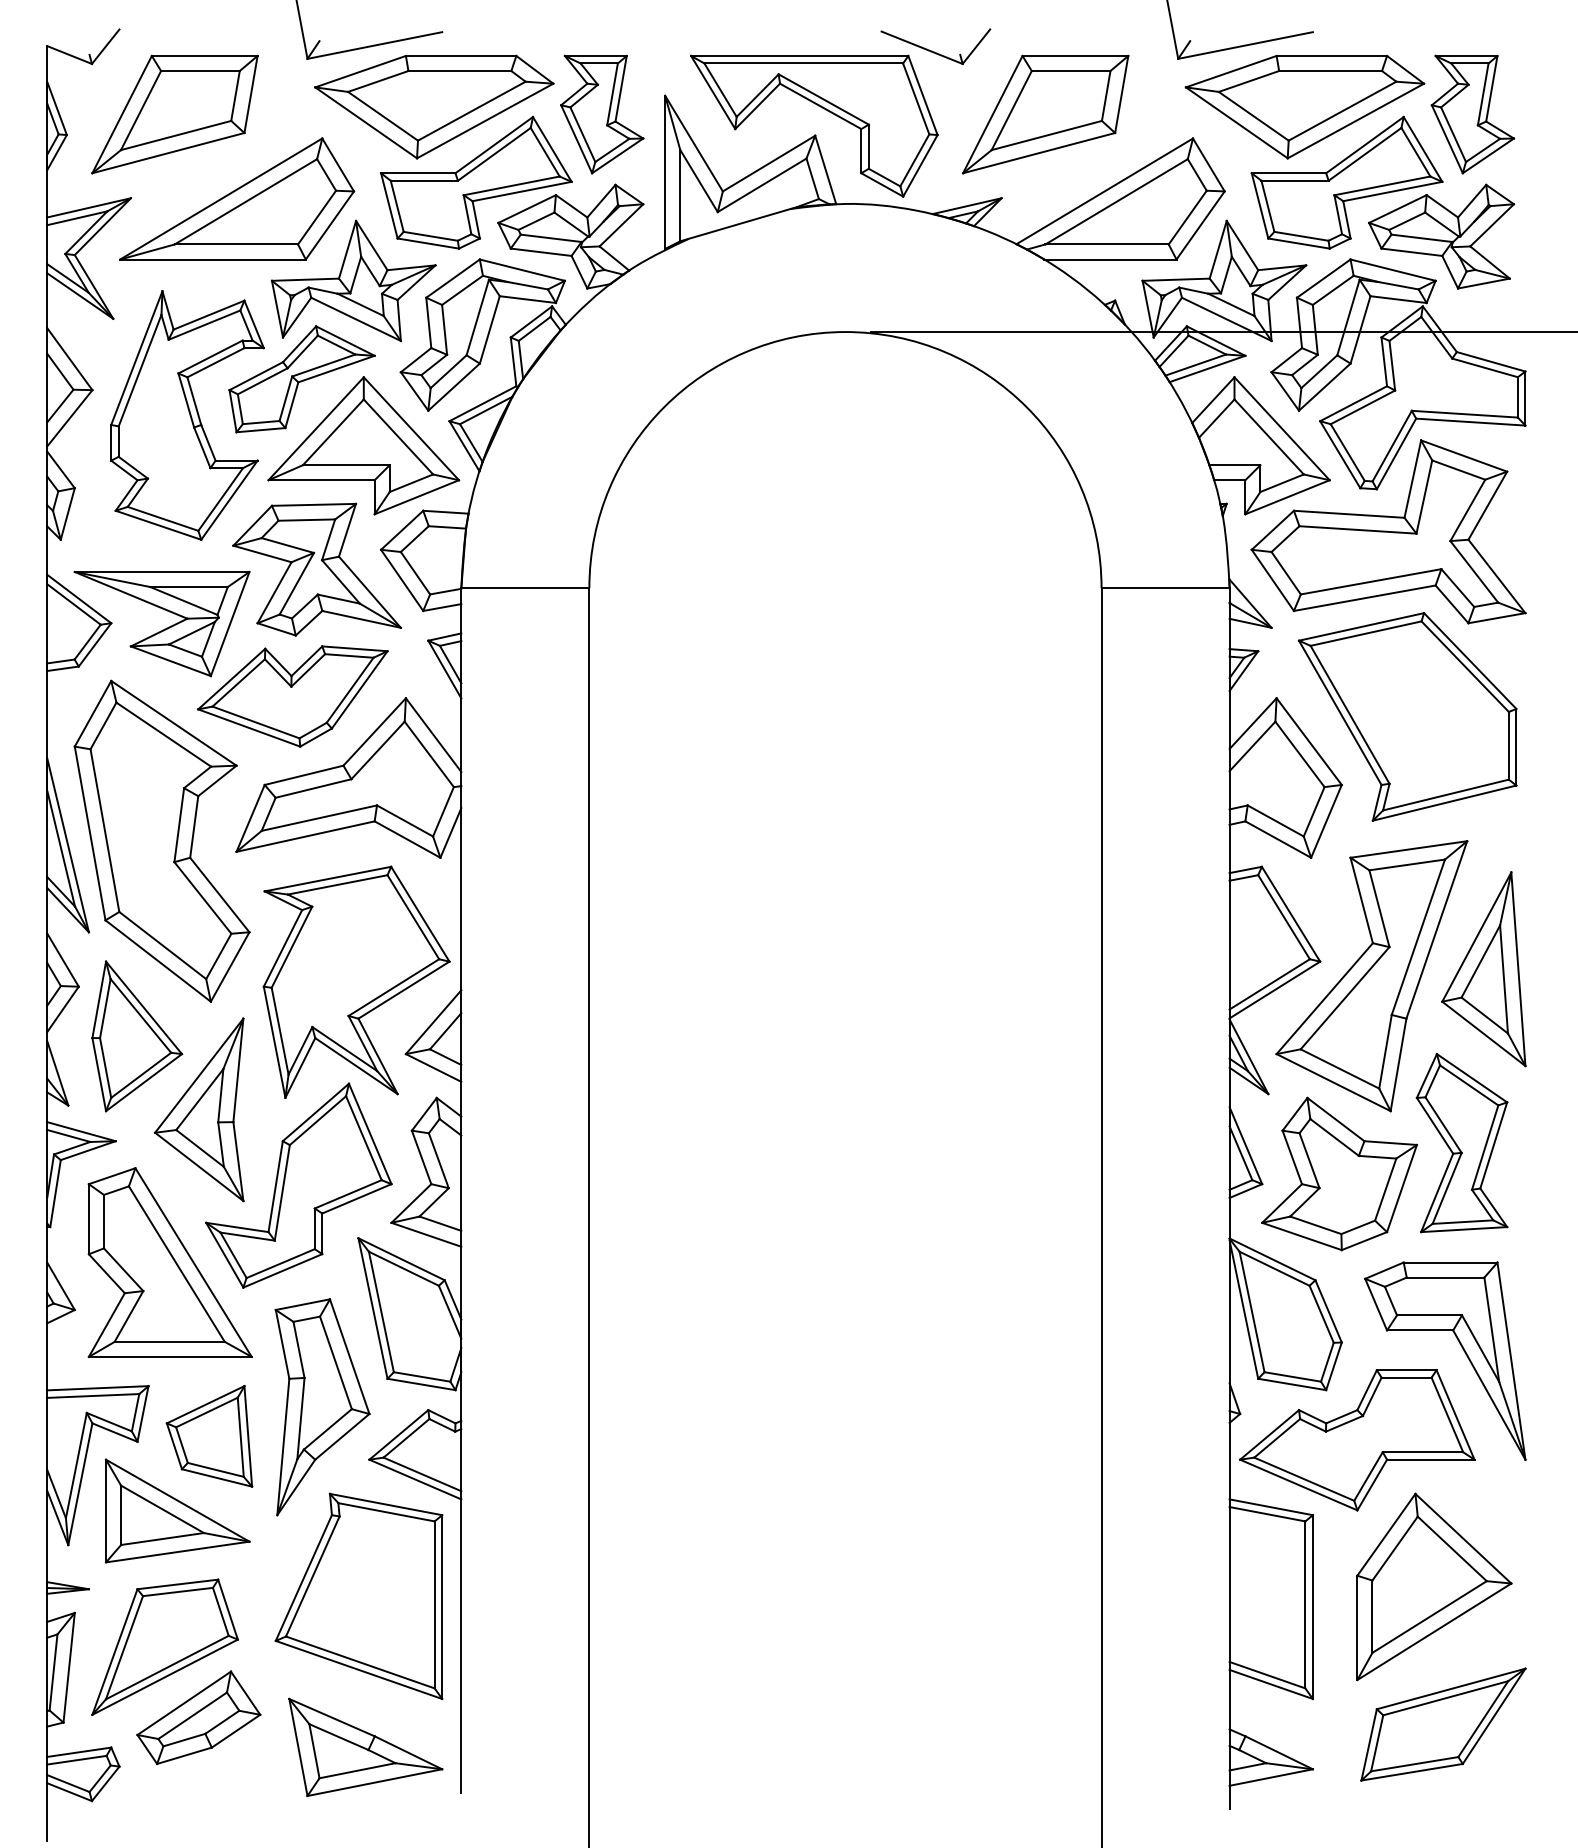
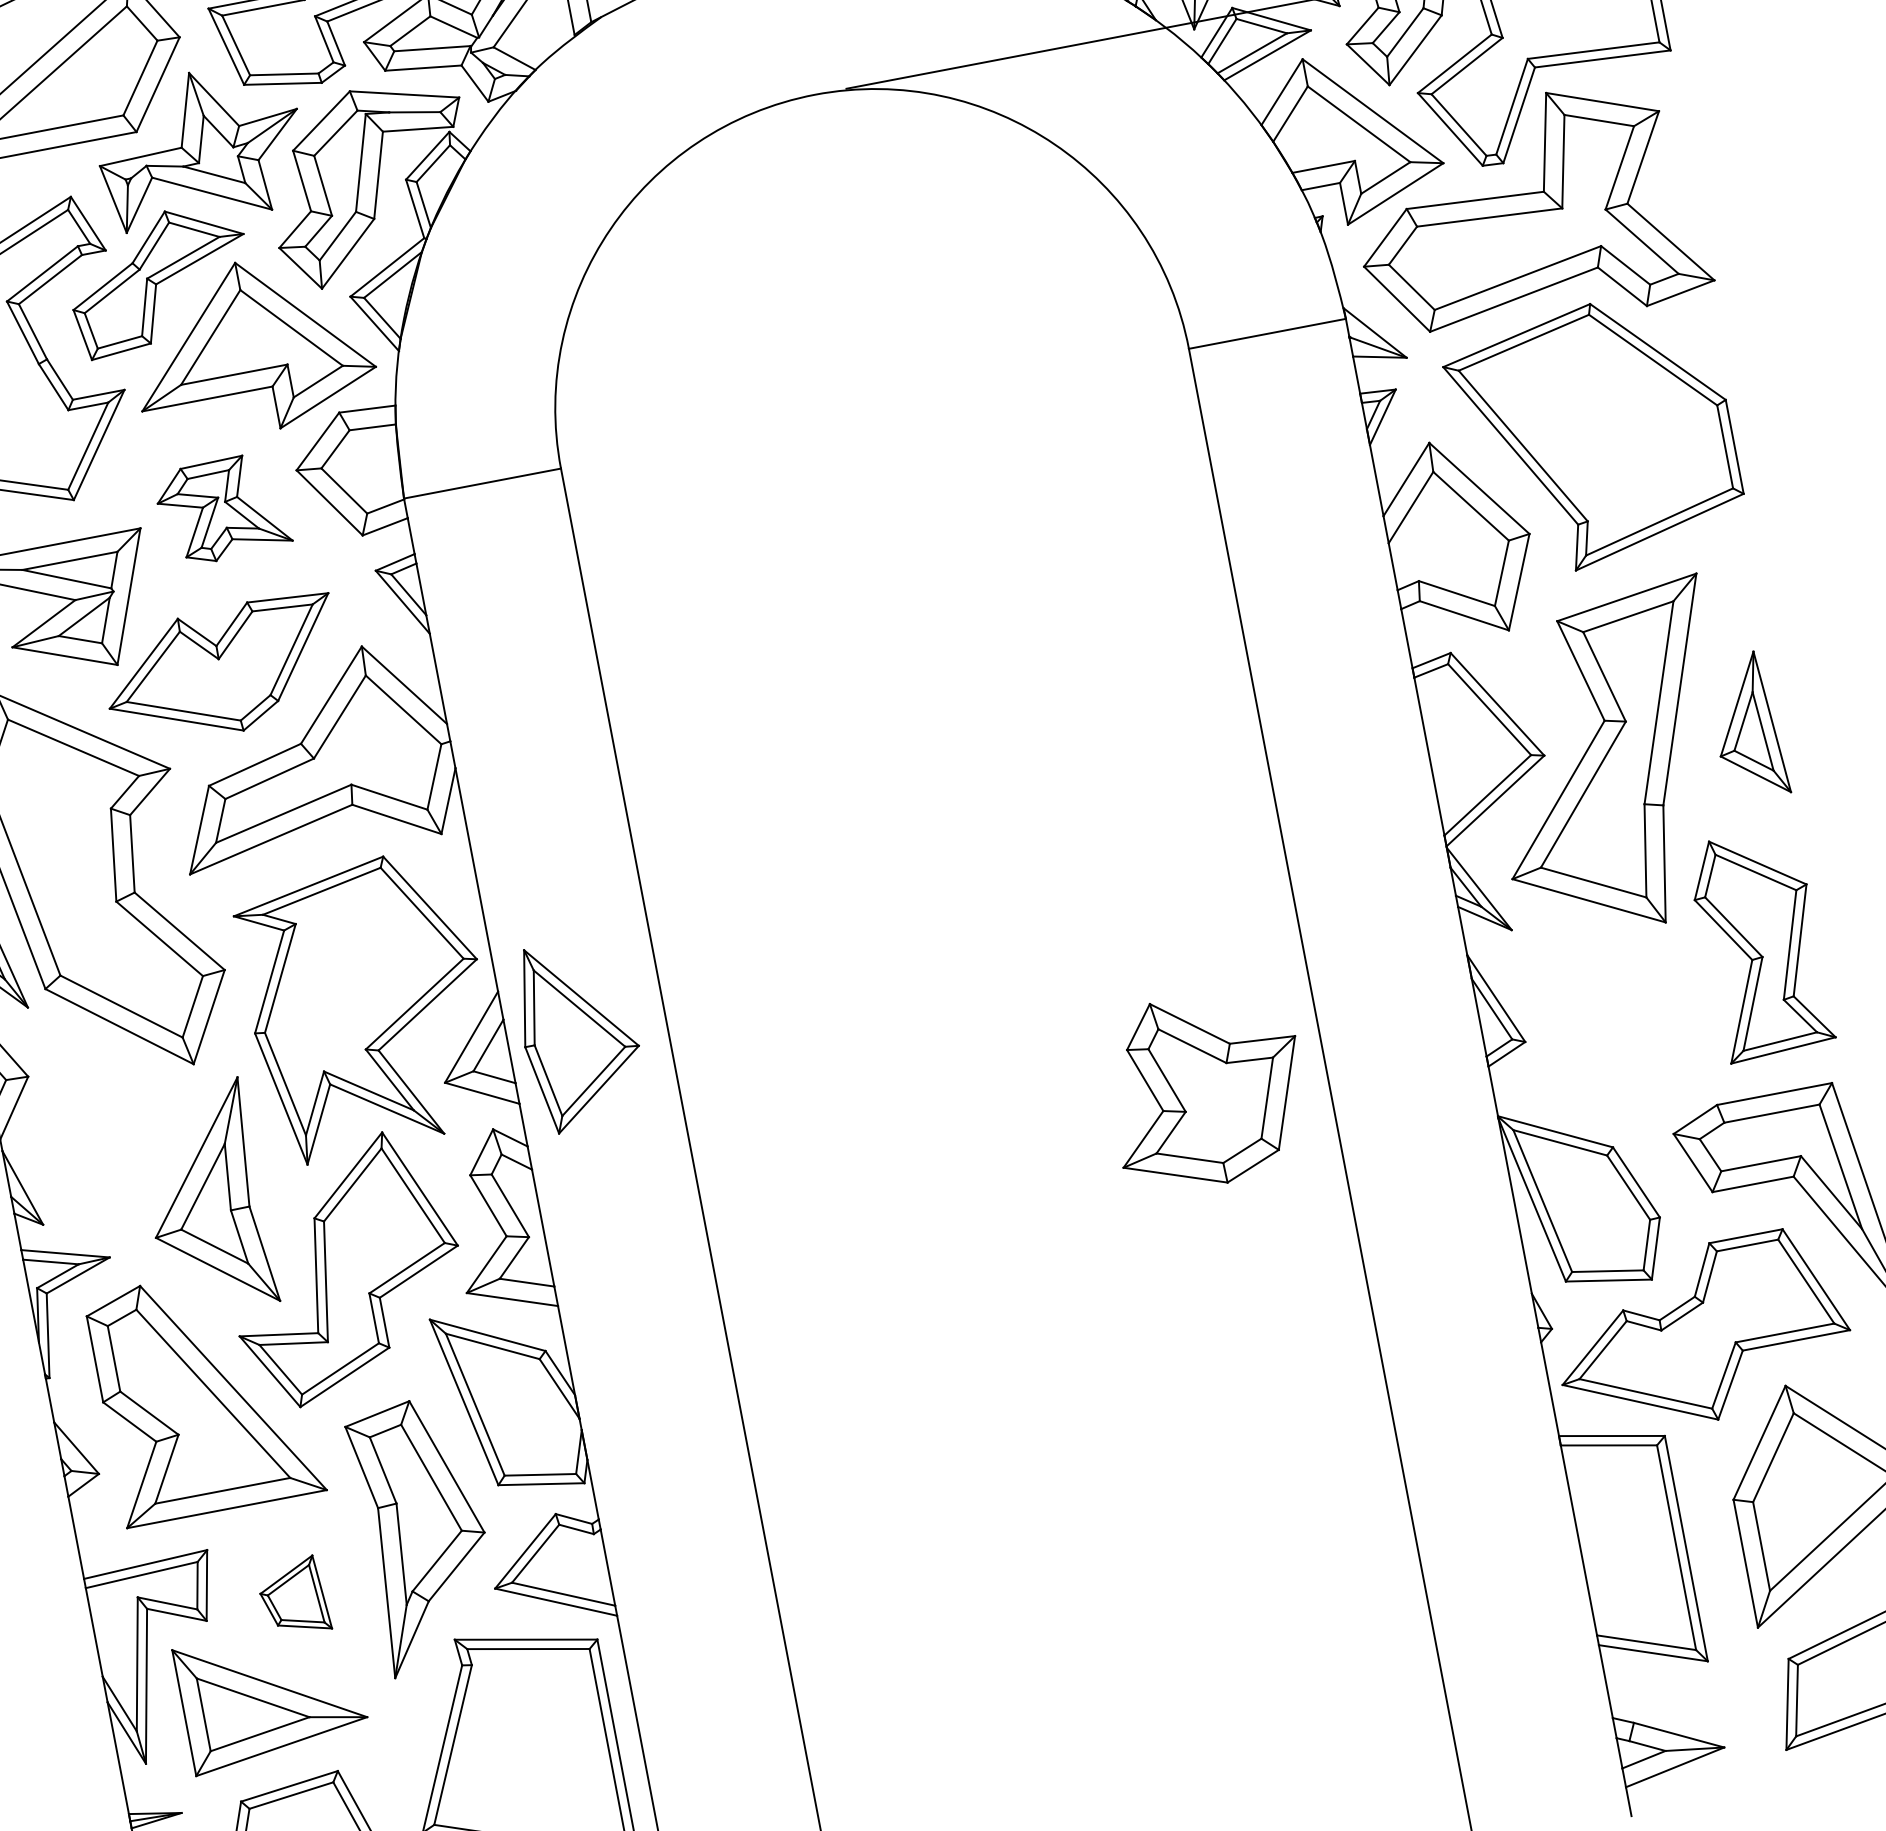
part: (316, 569) -> (222, 509), size x0.6
part: (1483, 969) -> (1746, 727), size x0.6
part: (137, 1036) -> (580, 1034), moved
part: (1339, 1173) -> (1206, 1089), moved
part: (209, 1436) -> (293, 1597), size x0.6

